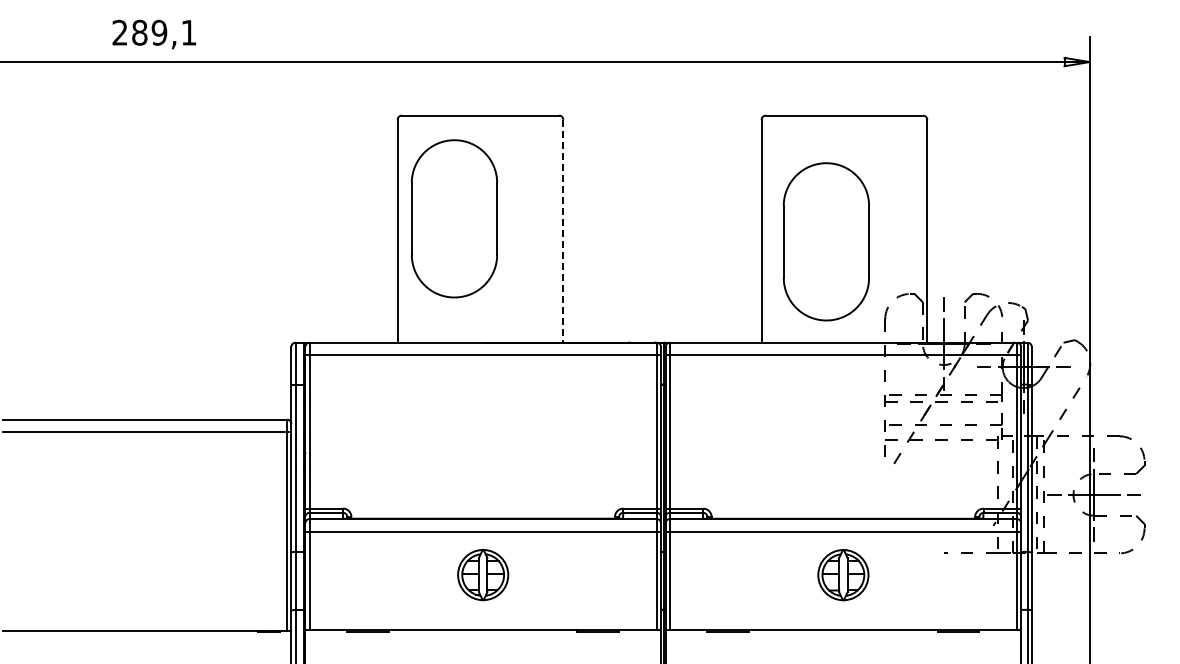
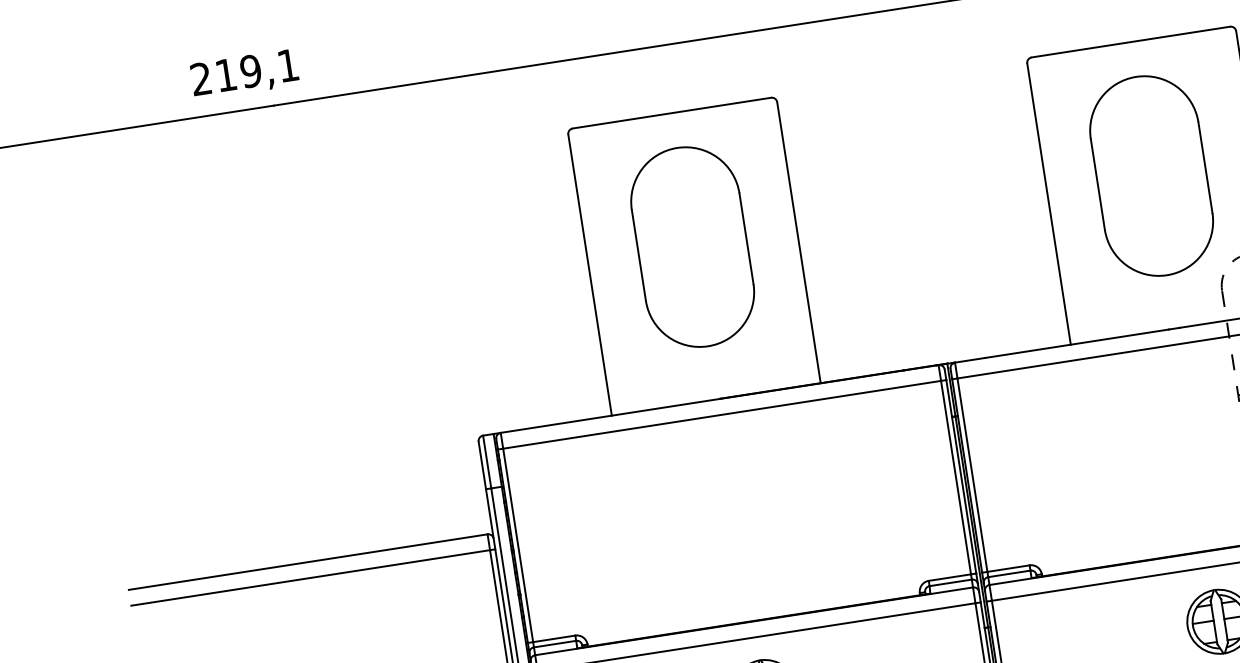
text: (139, 32) -> (225, 74), 289,1 -> 219,1
part: (453, 218) -> (691, 246), moved
line: (563, 231) -> (799, 243), dashed -> solid
part: (825, 241) -> (1150, 175), moved

